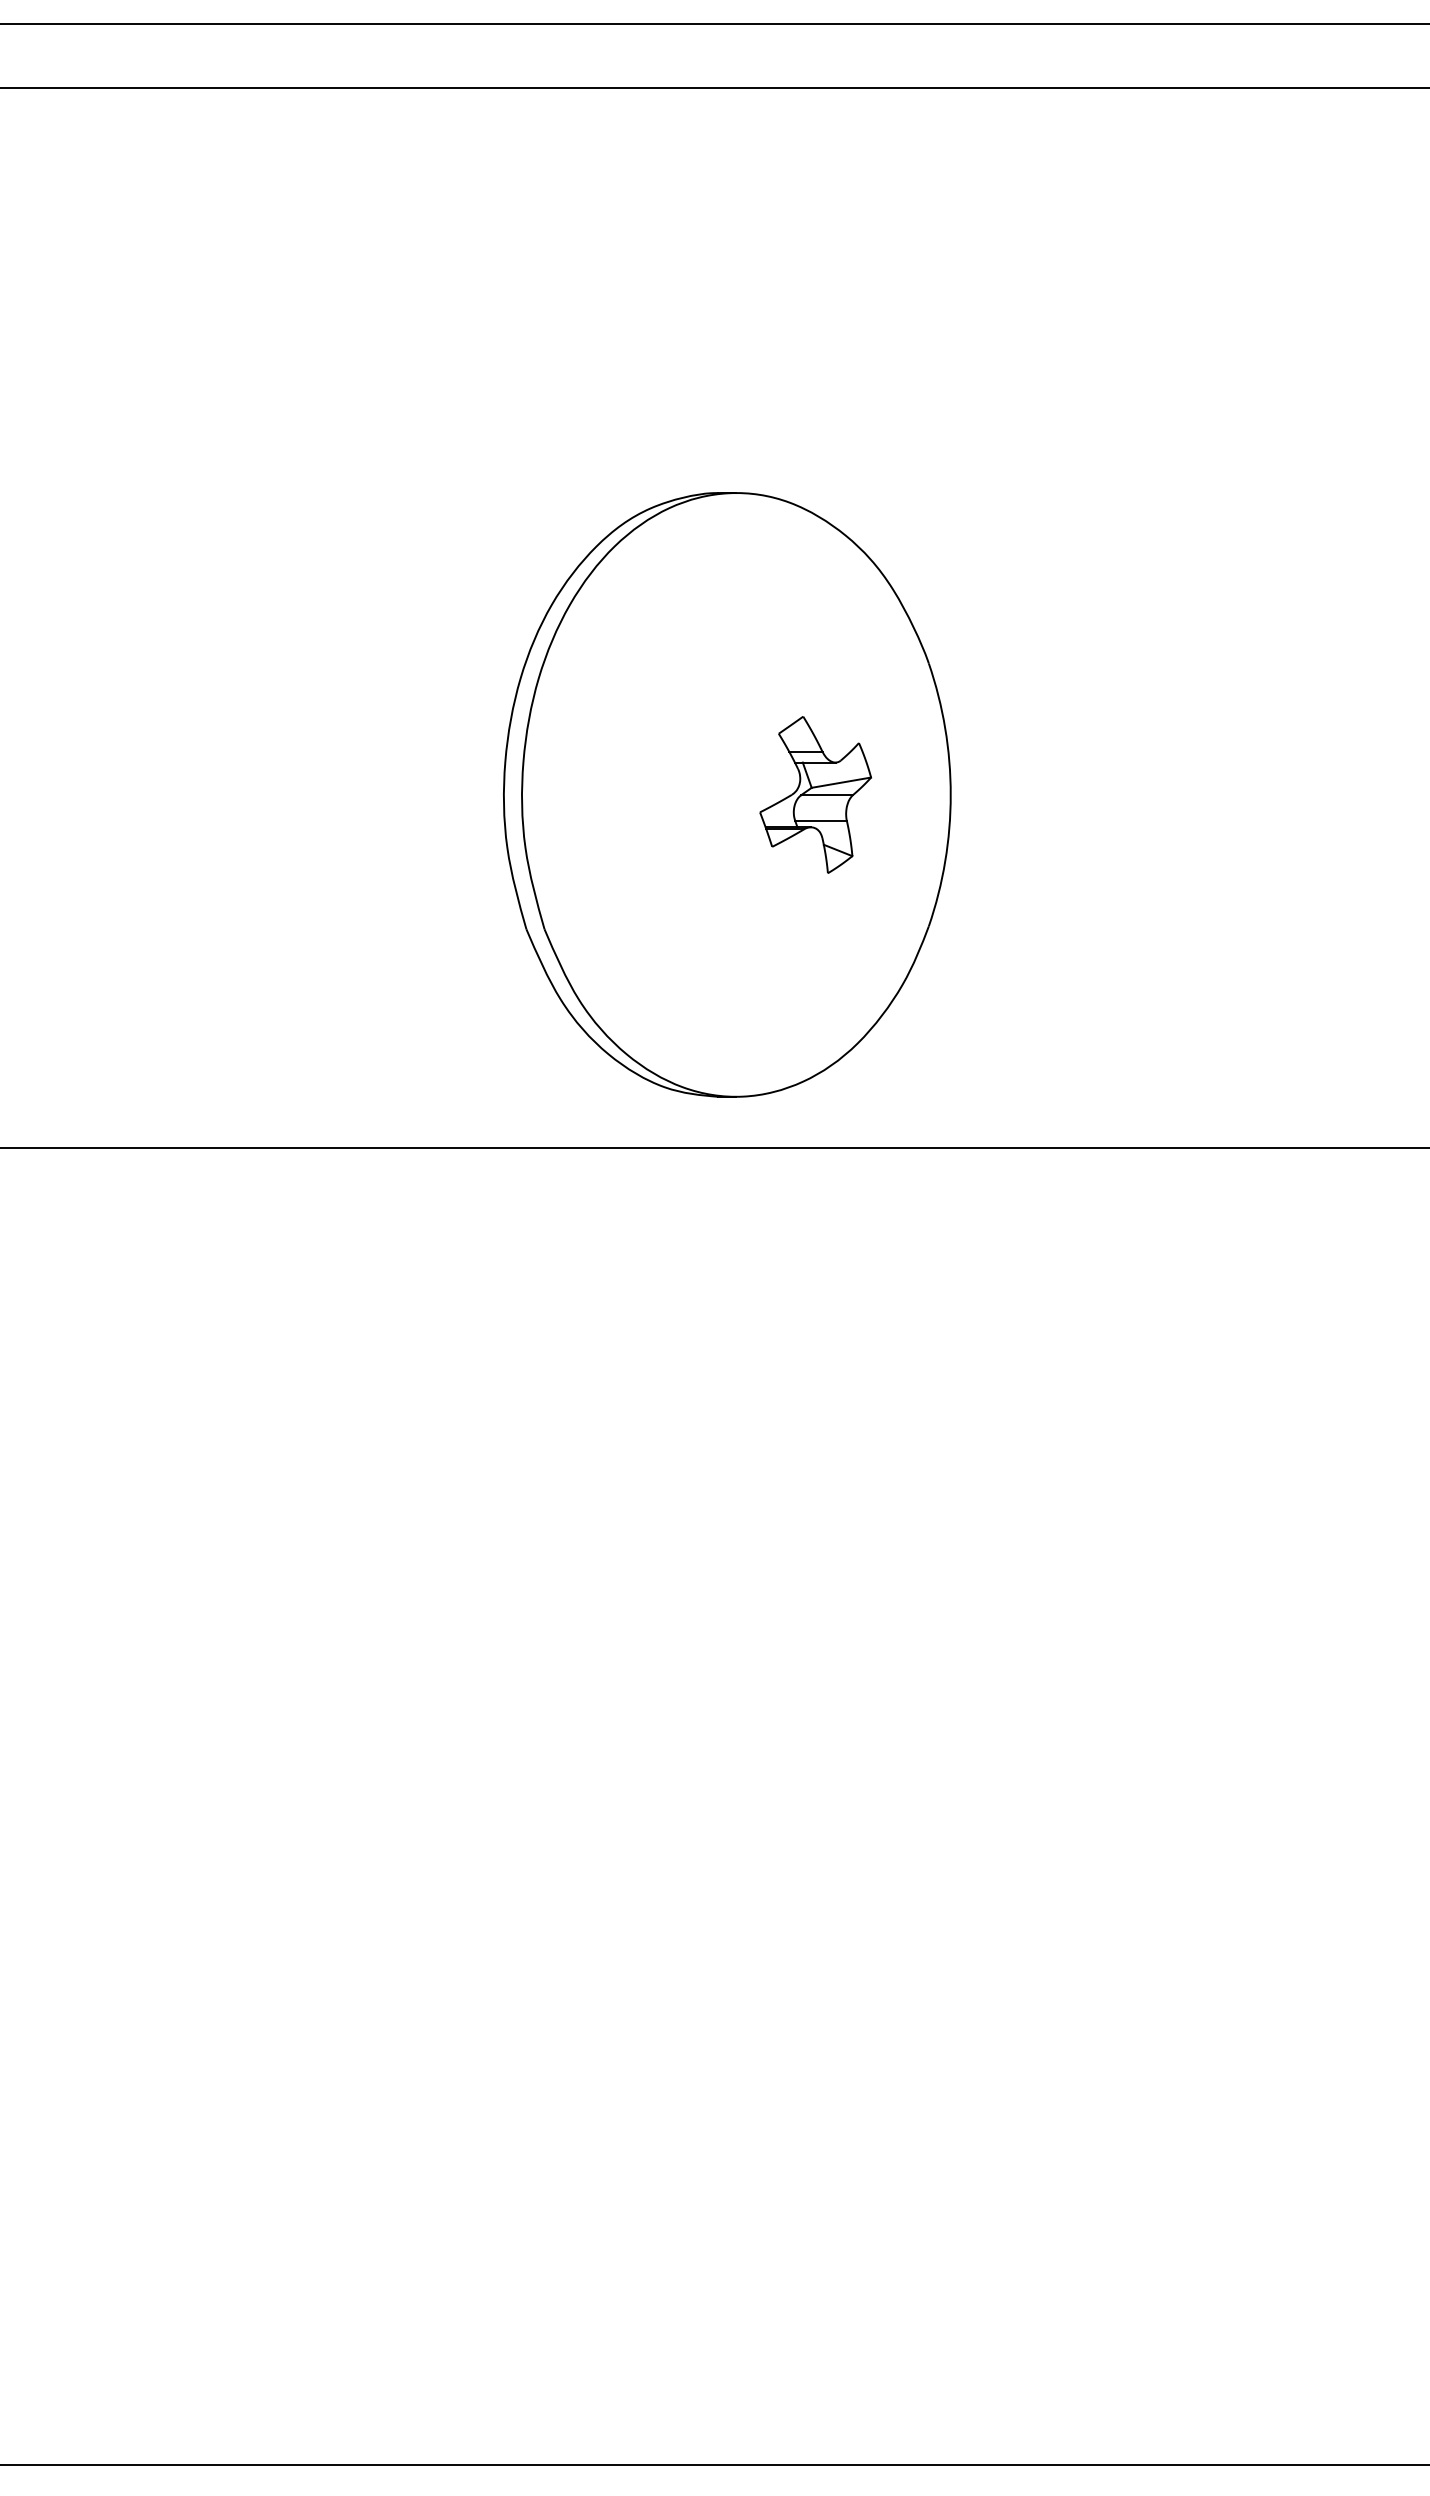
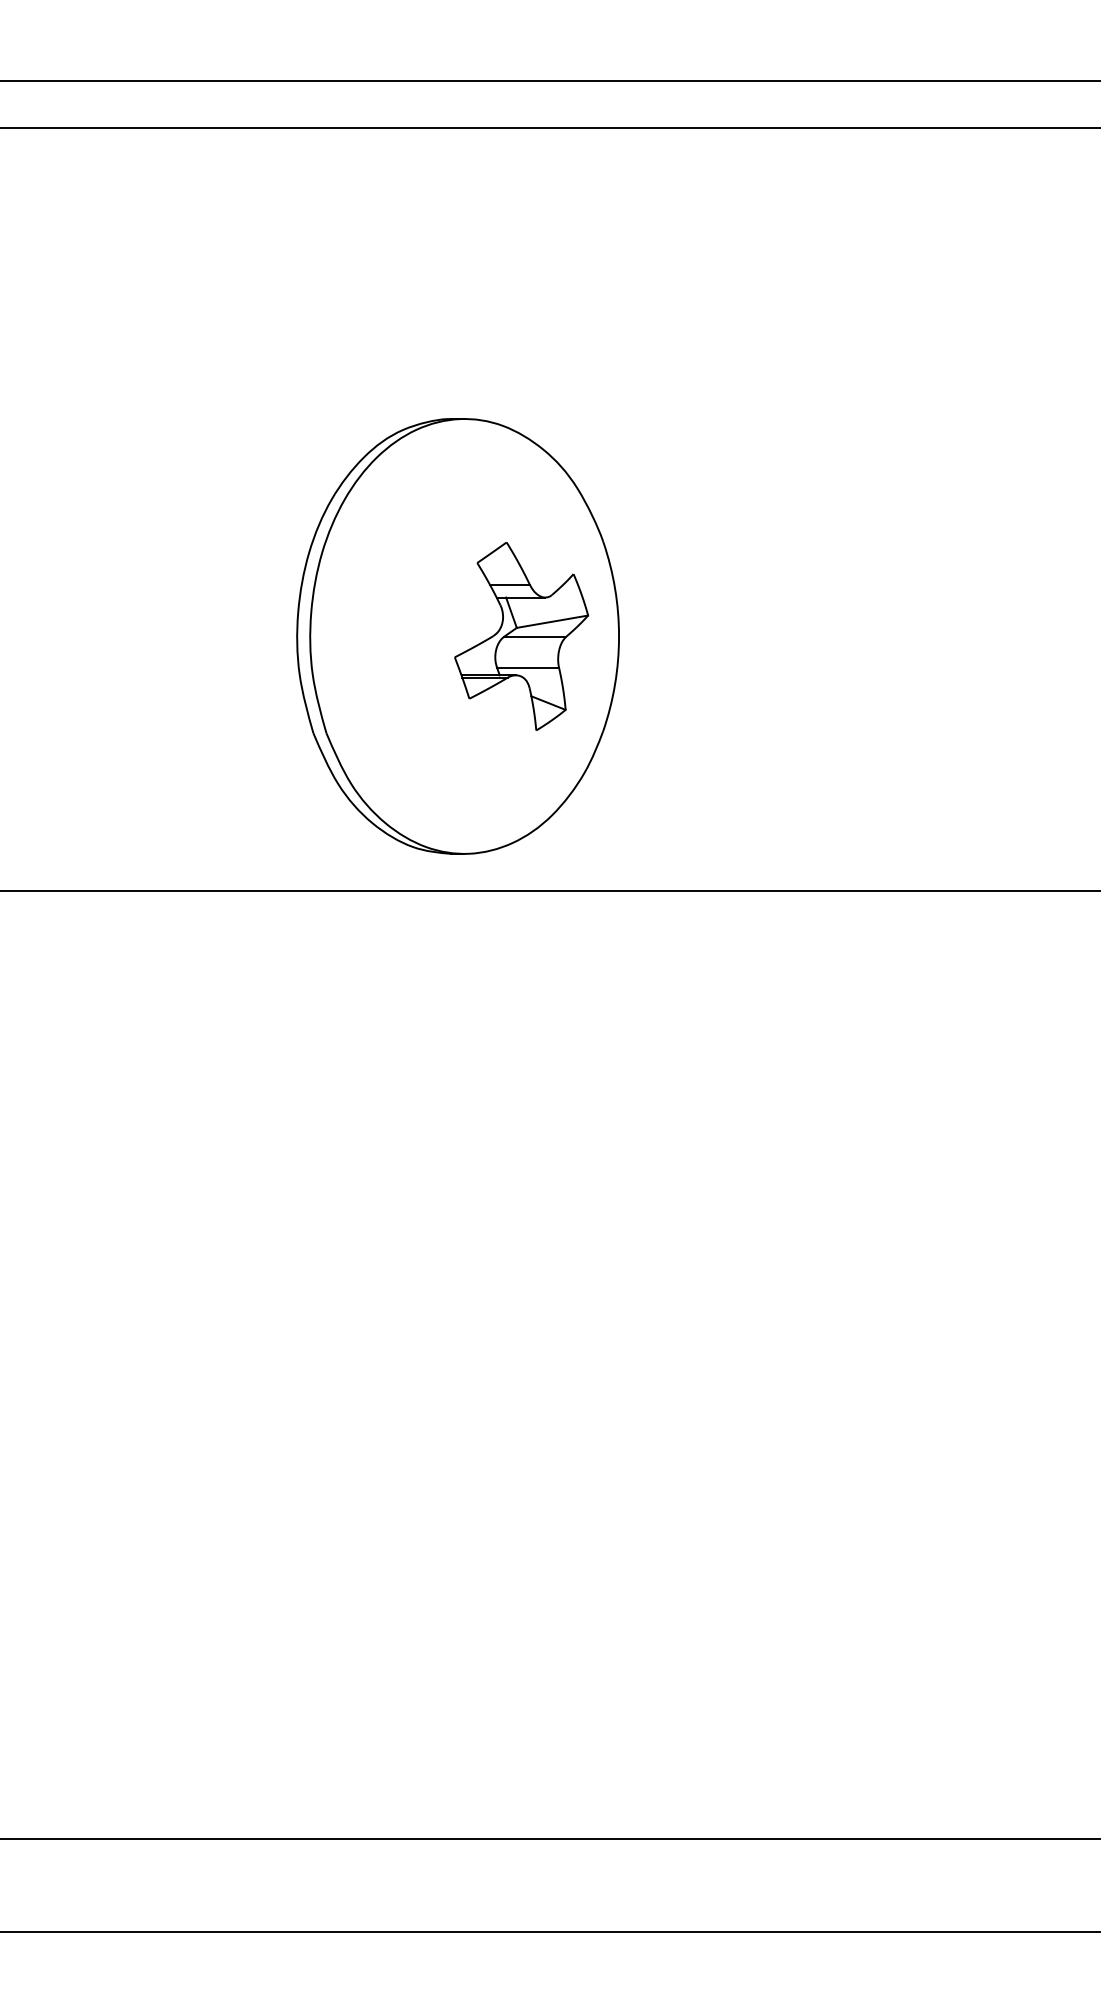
part: (815, 794) -> (521, 636), size x1.67

